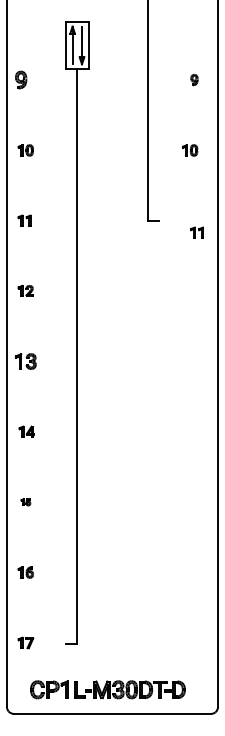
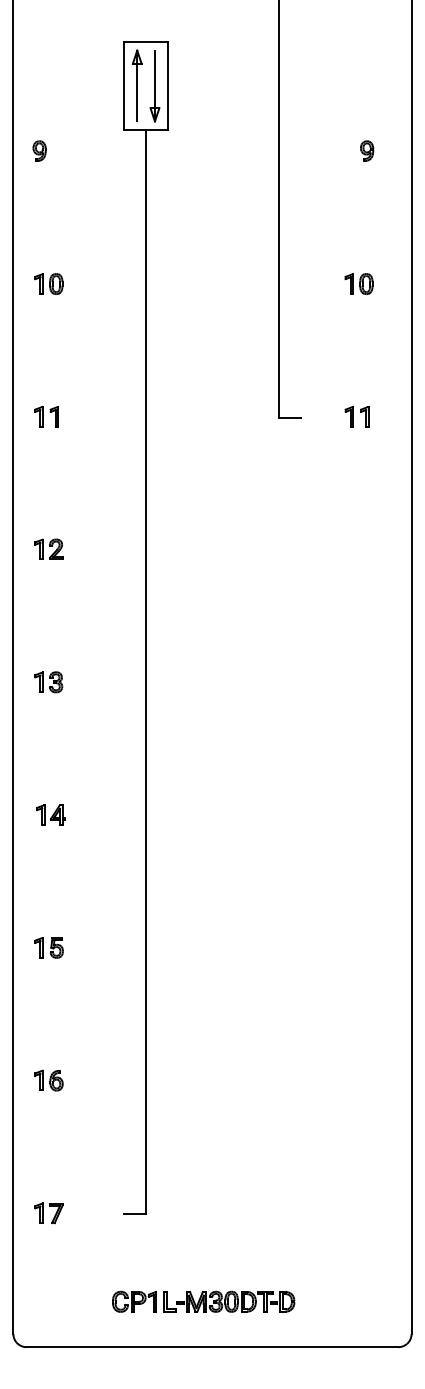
part: (20, 79) -> (38, 150), size x0.62
part: (196, 232) -> (355, 416), moved
part: (25, 361) -> (48, 682), size x0.71
part: (25, 502) -> (48, 948), size x1.67
part: (107, 689) -> (203, 1301), size x0.62

